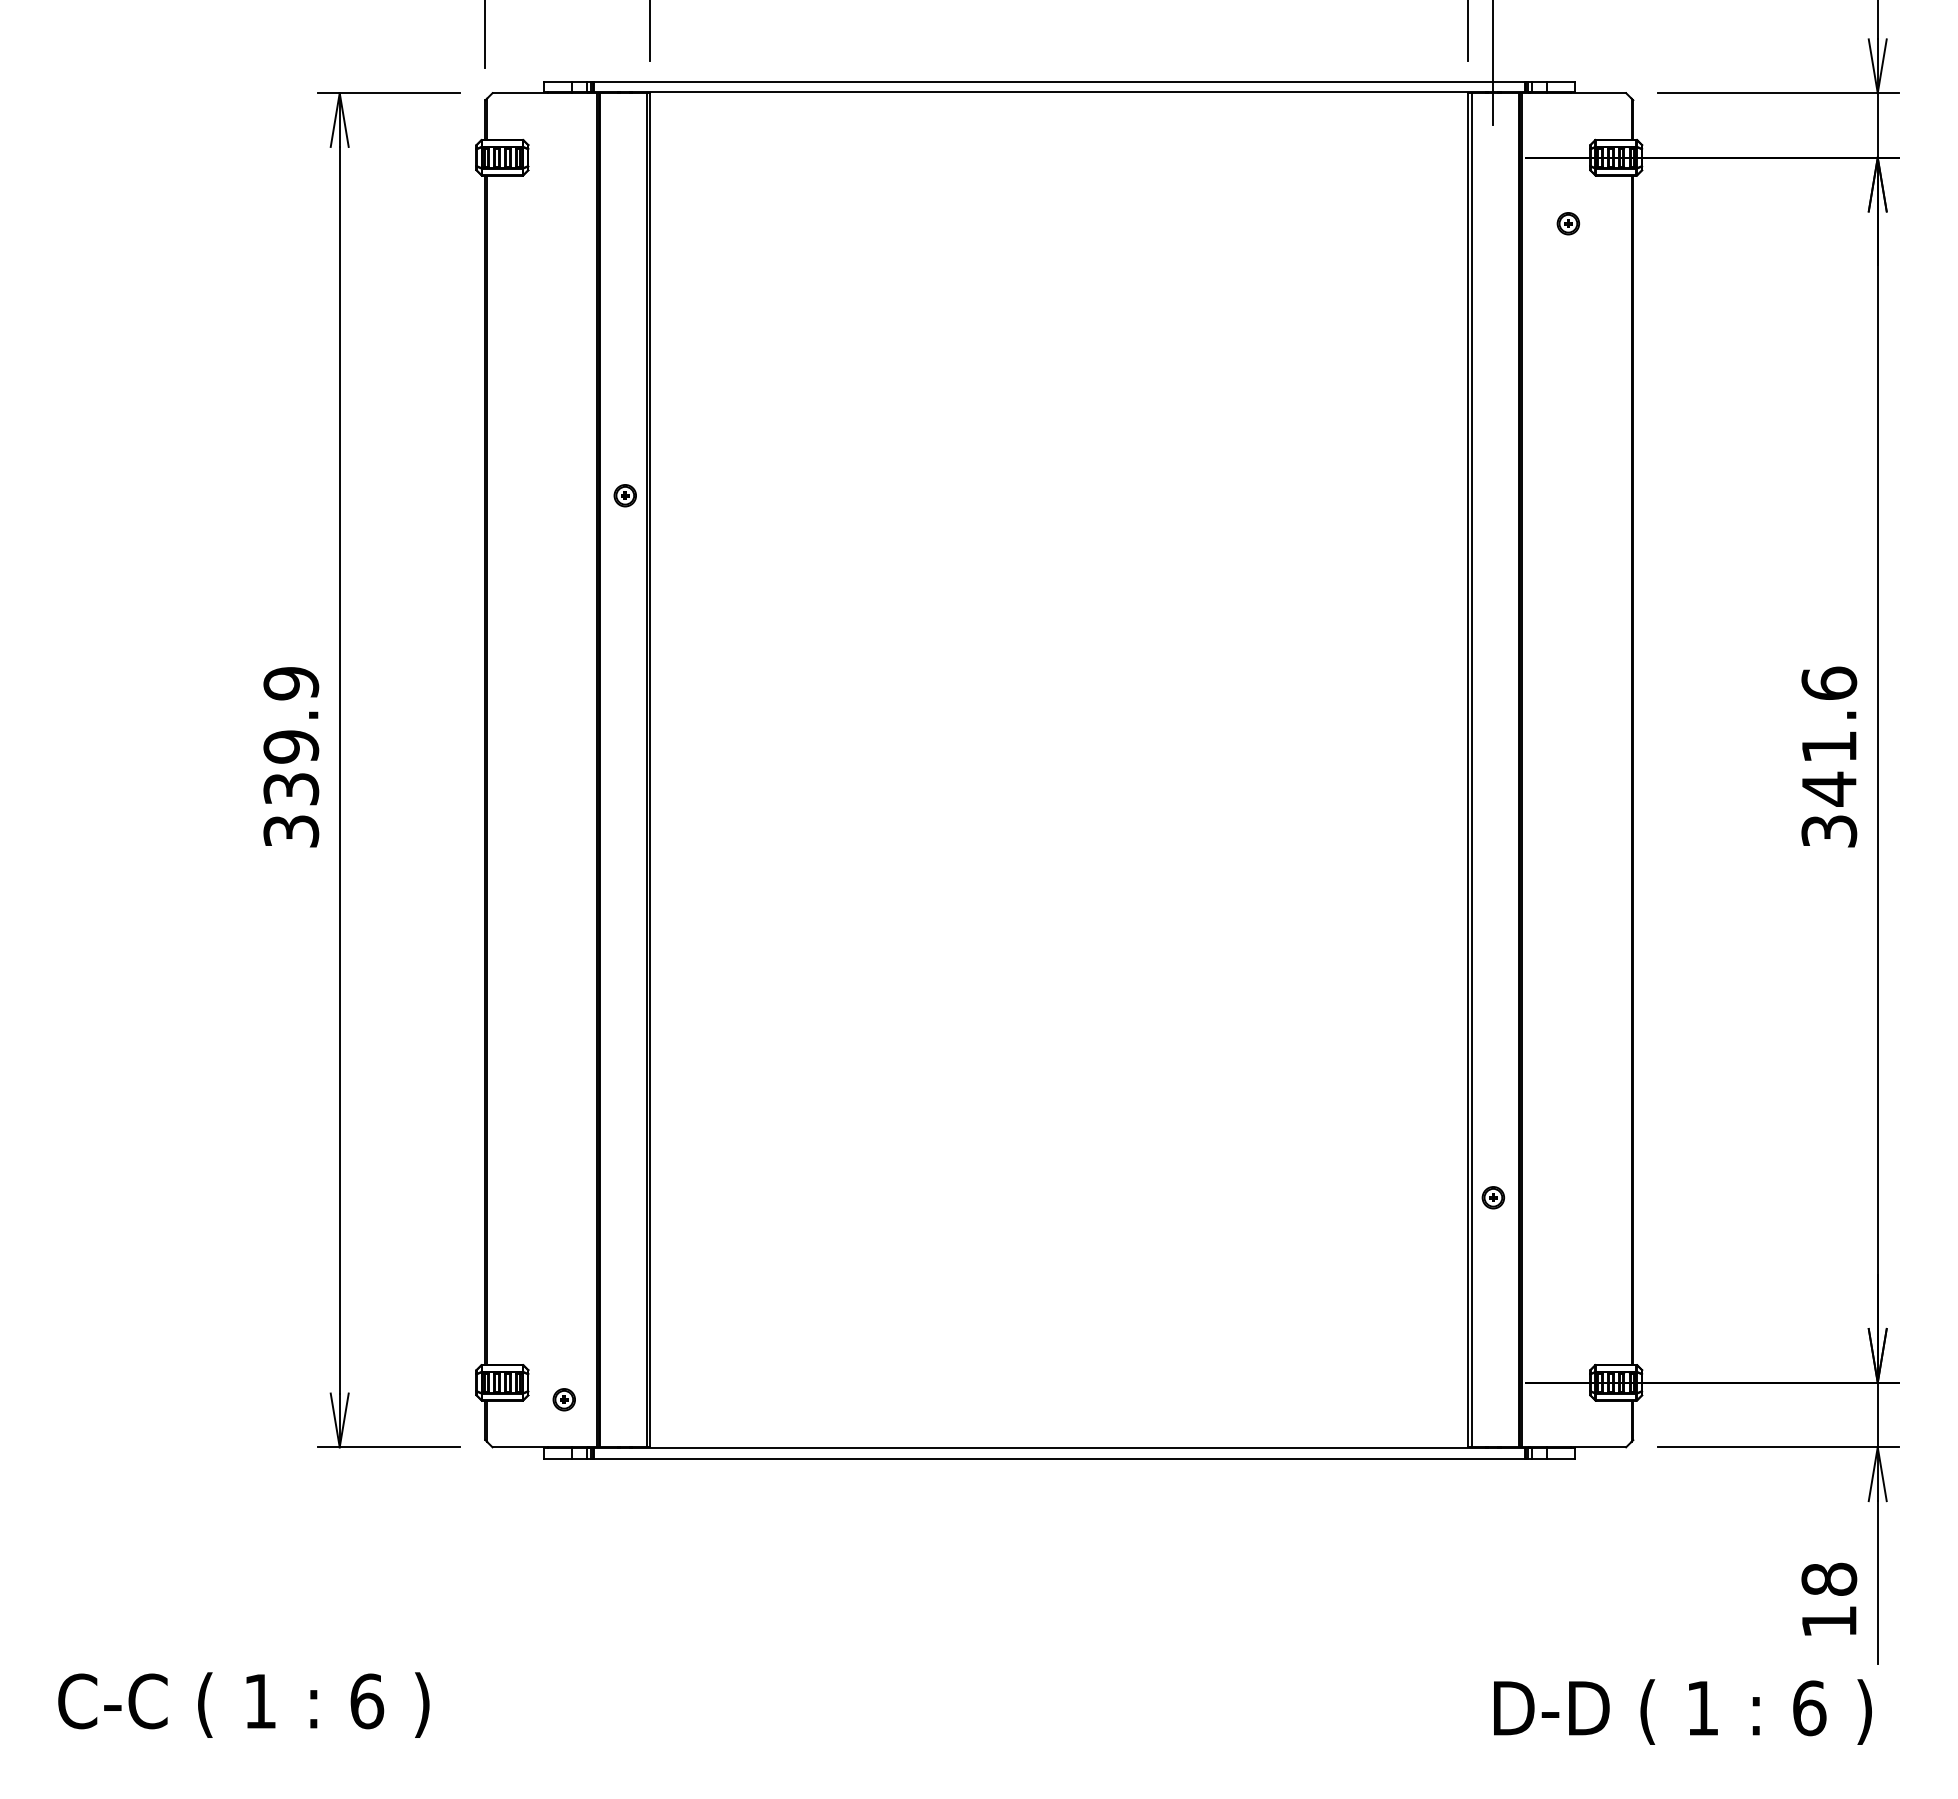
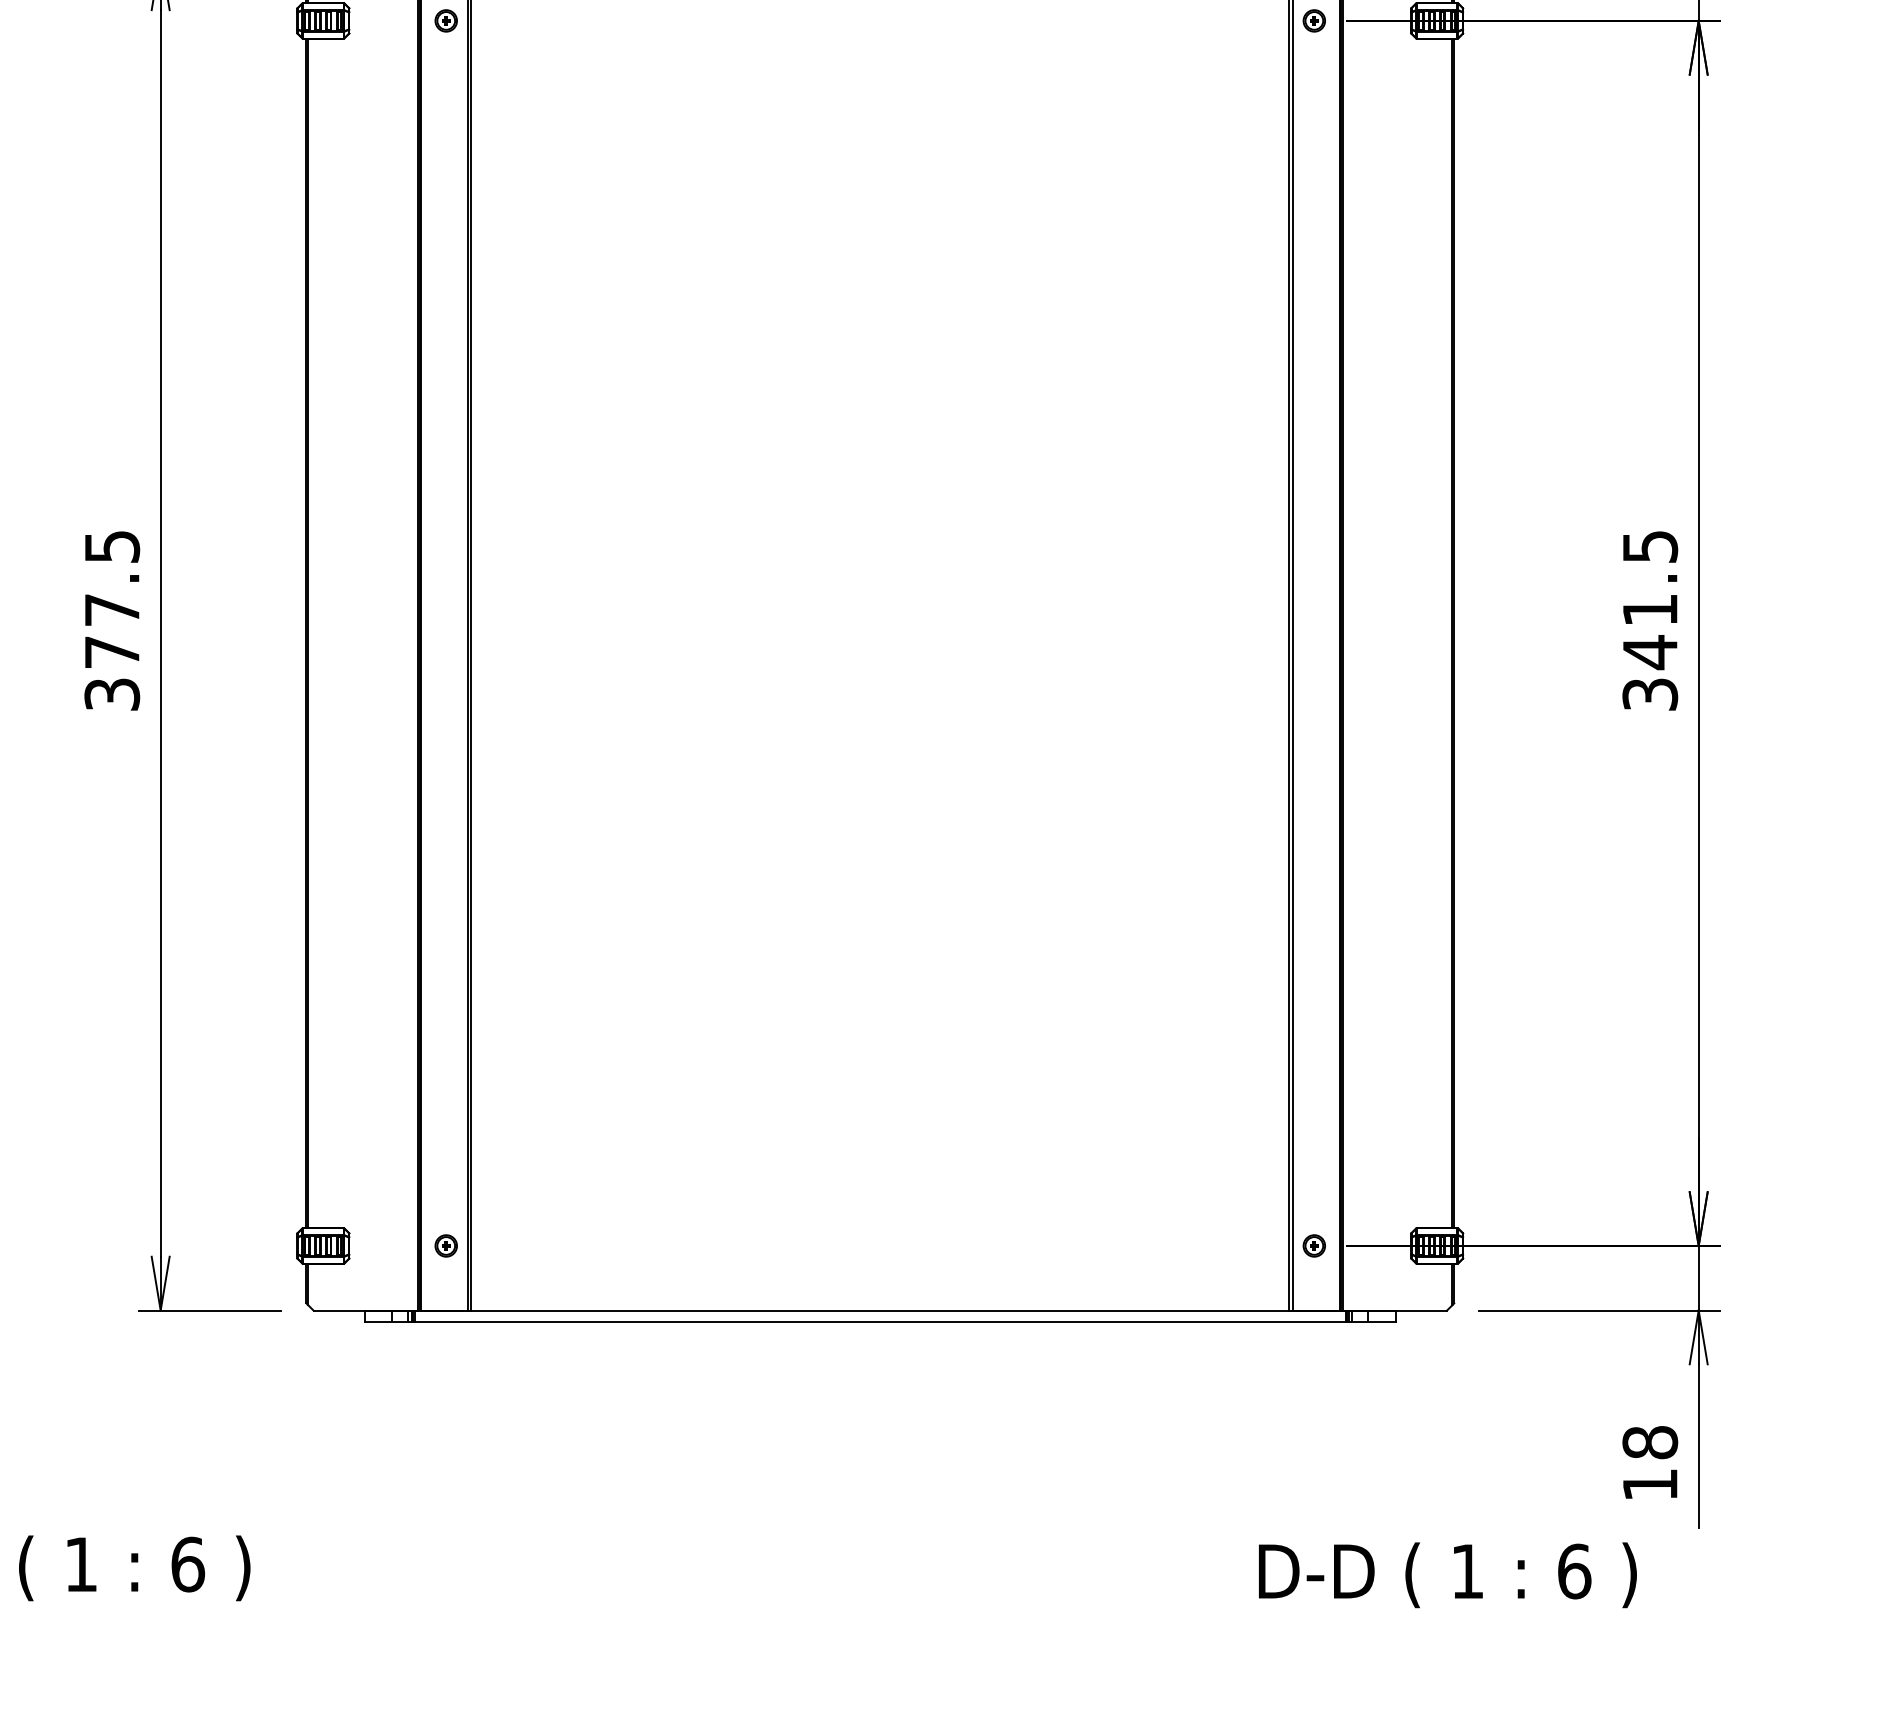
part: (1568, 223) -> (1314, 20), moved
part: (624, 495) -> (445, 20), moved
text: (1829, 682) -> (1650, 545), 341.6 -> 341.5
text: (291, 736) -> (112, 599), 339.9 -> 377.5
part: (1493, 1197) -> (1314, 1245), moved
part: (563, 1399) -> (445, 1245), moved
text: (1682, 1711) -> (1447, 1574), moved

